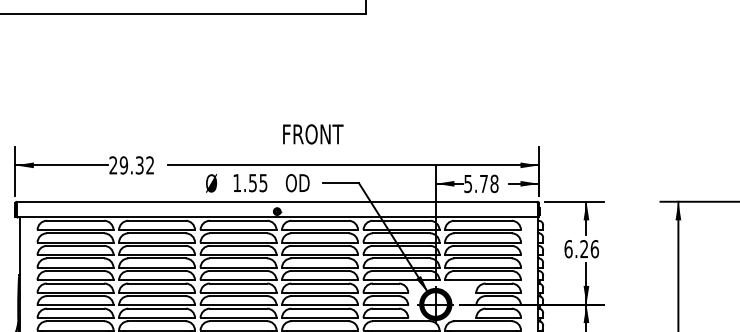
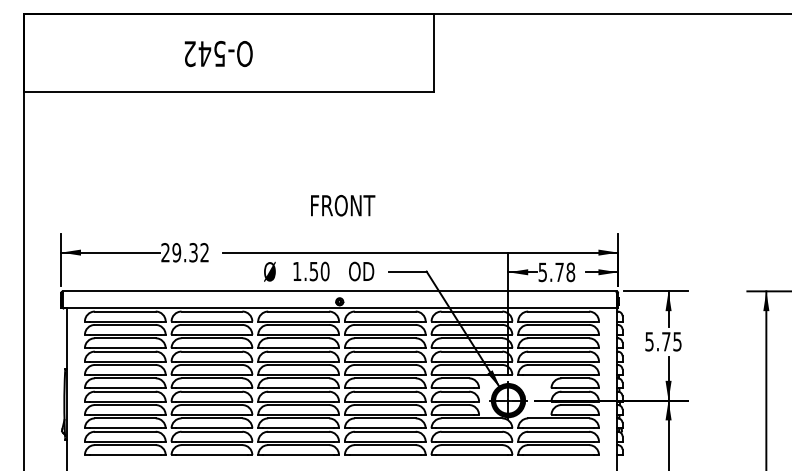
text: (313, 134) -> (343, 205), moved
text: (262, 183) -> (324, 271), 1.55 -> 1.50
text: (581, 248) -> (663, 341), 6.26 -> 5.75

